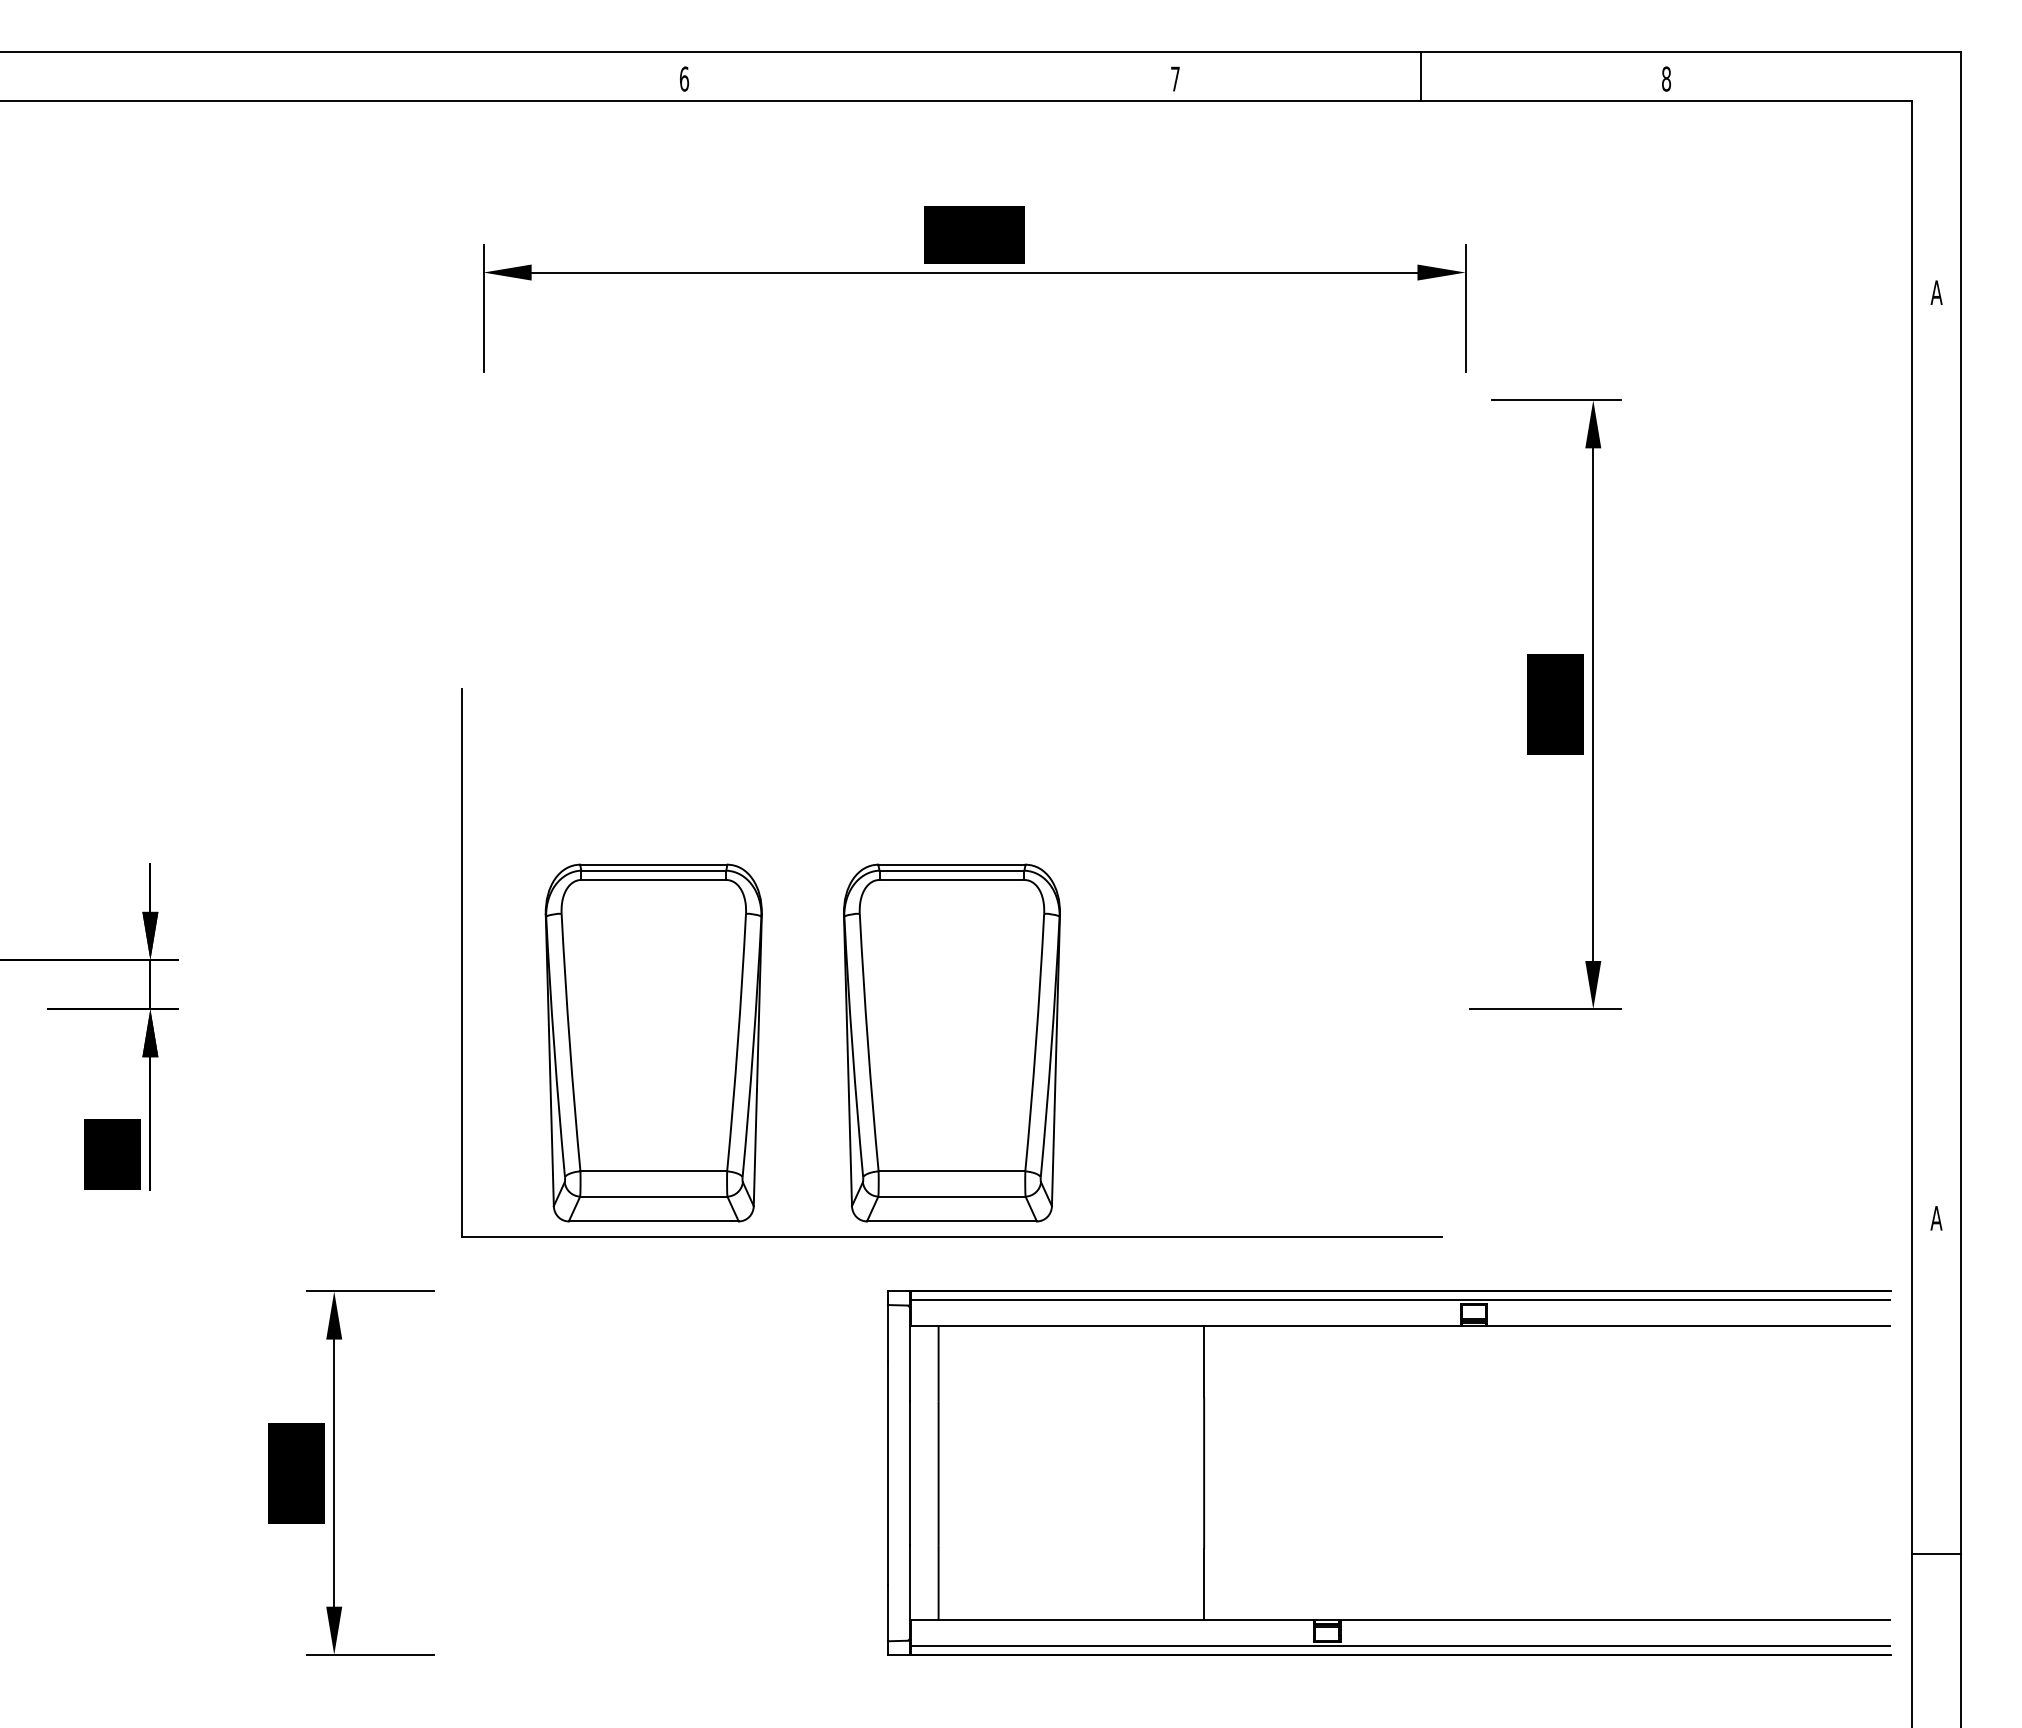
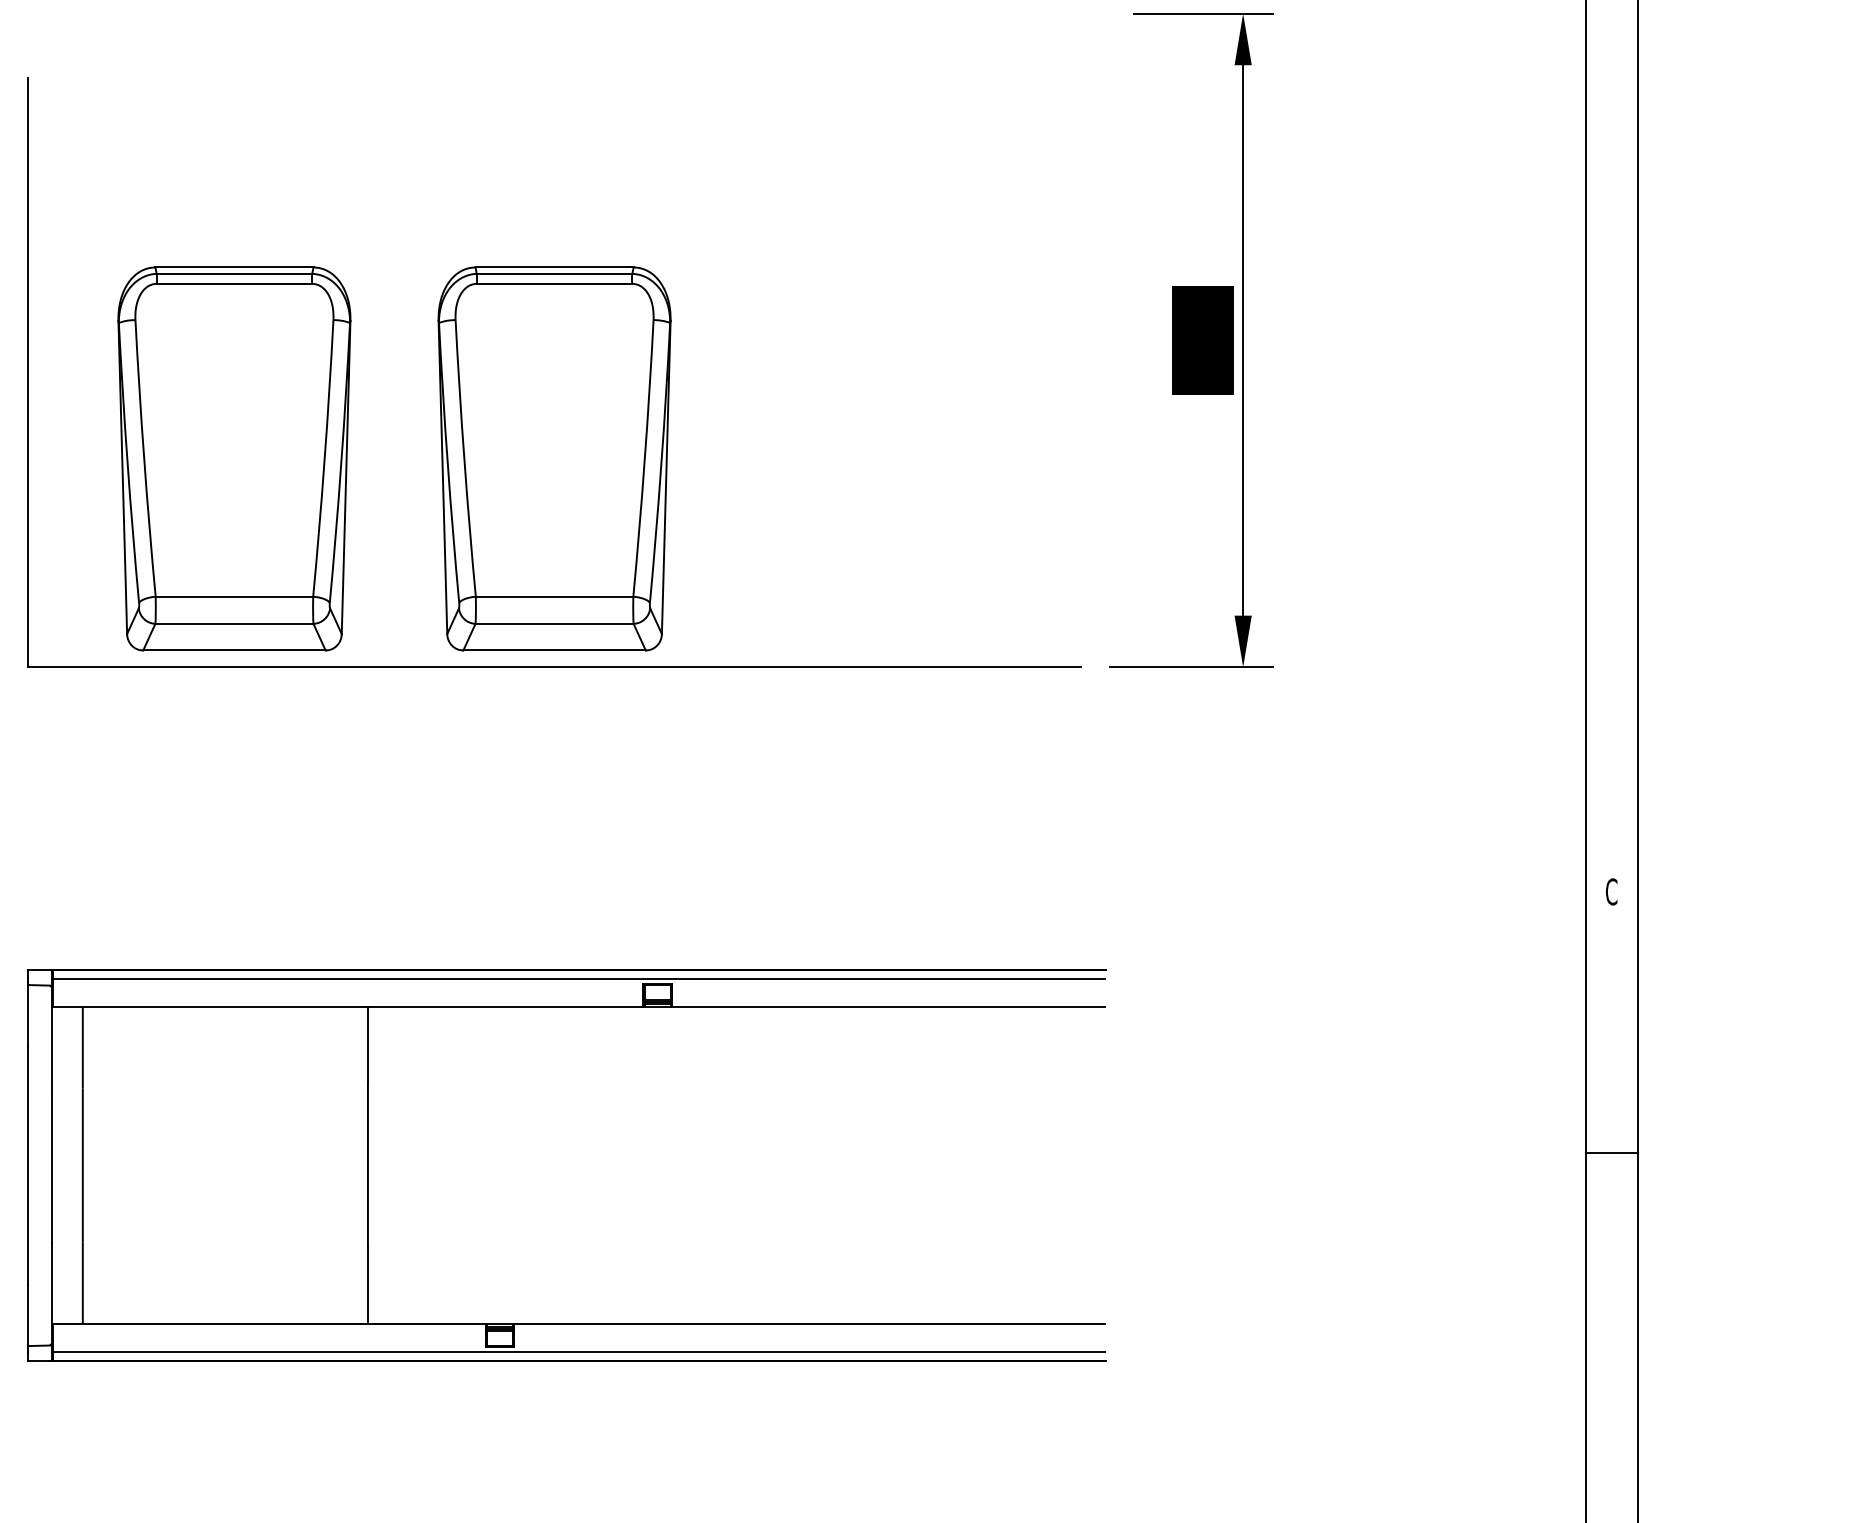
part: (951, 962) -> (554, 372), moved
text: (1936, 1217) -> (1611, 891), A -> C
part: (1389, 1326) -> (566, 1008), moved
line: (1936, 1554) -> (1611, 1153), moved

